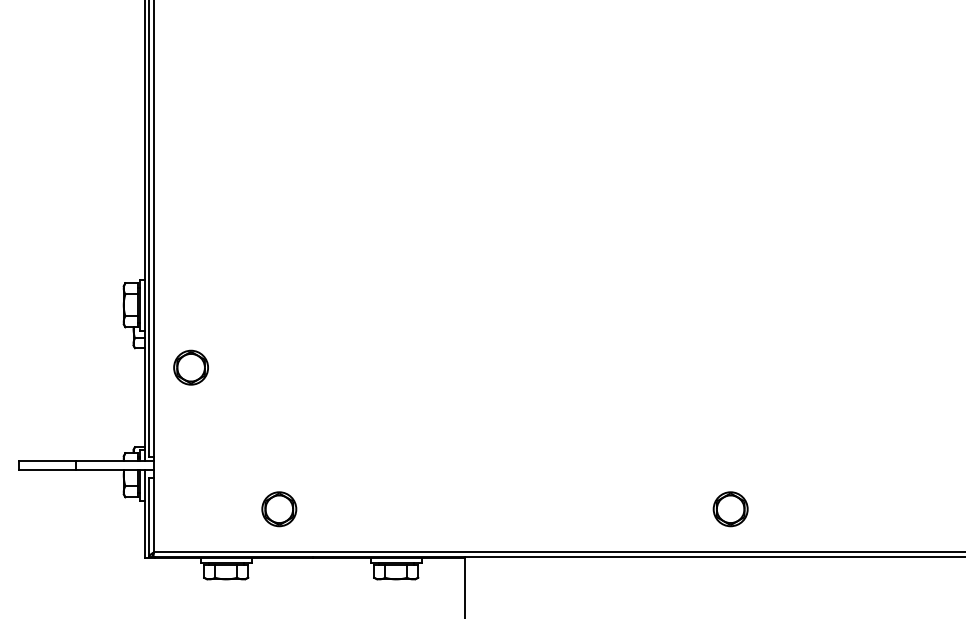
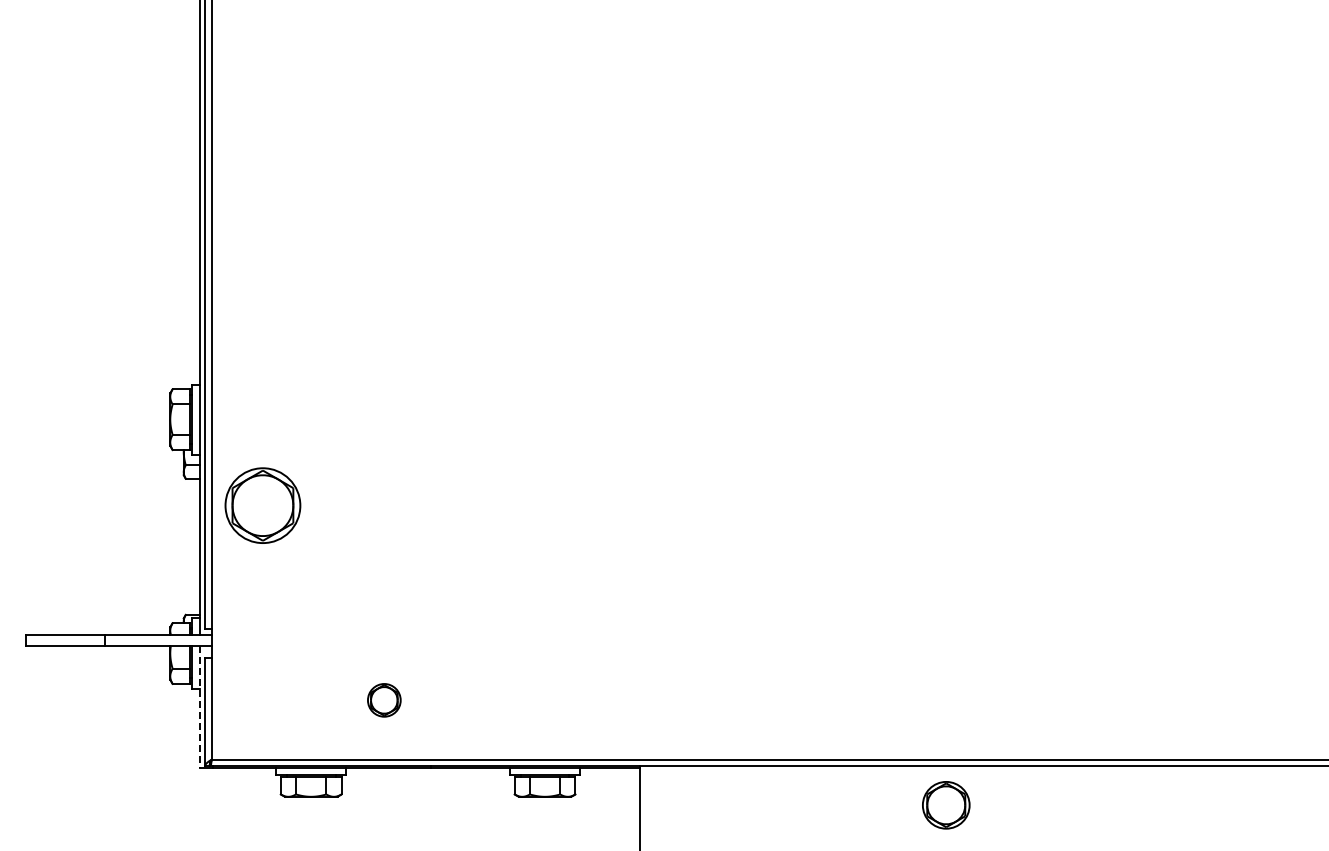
part: (190, 367) -> (262, 505), size x1.6
part: (279, 509) -> (384, 700), size x0.7
part: (730, 509) -> (946, 805), moved
line: (144, 513) -> (199, 706), solid -> dashed

